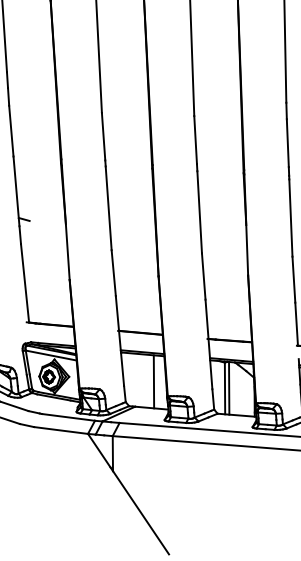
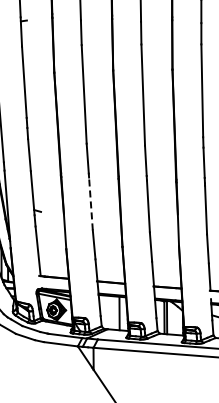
line: (107, 207) -> (90, 203), solid -> dashed

